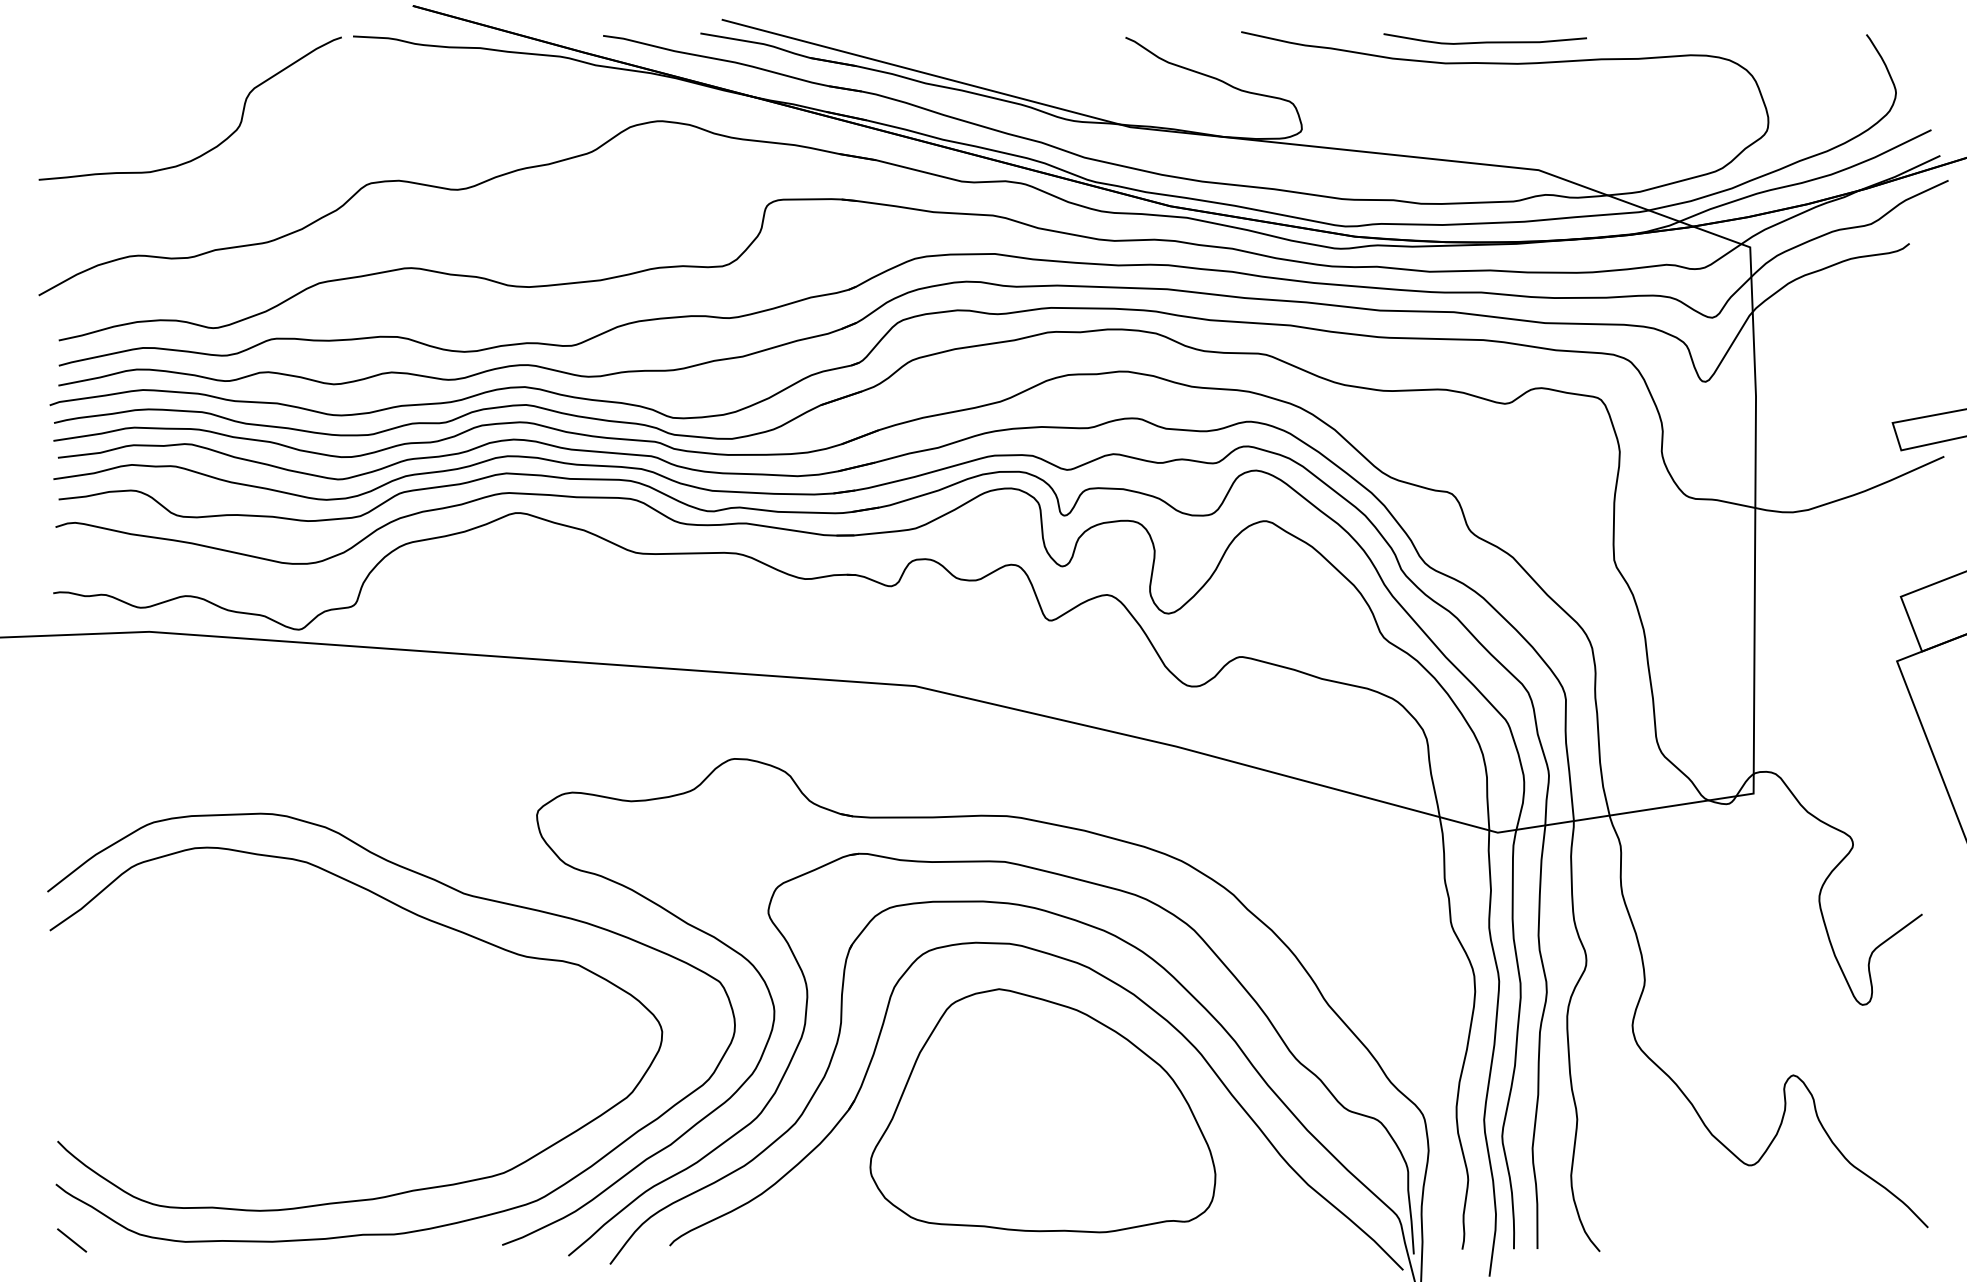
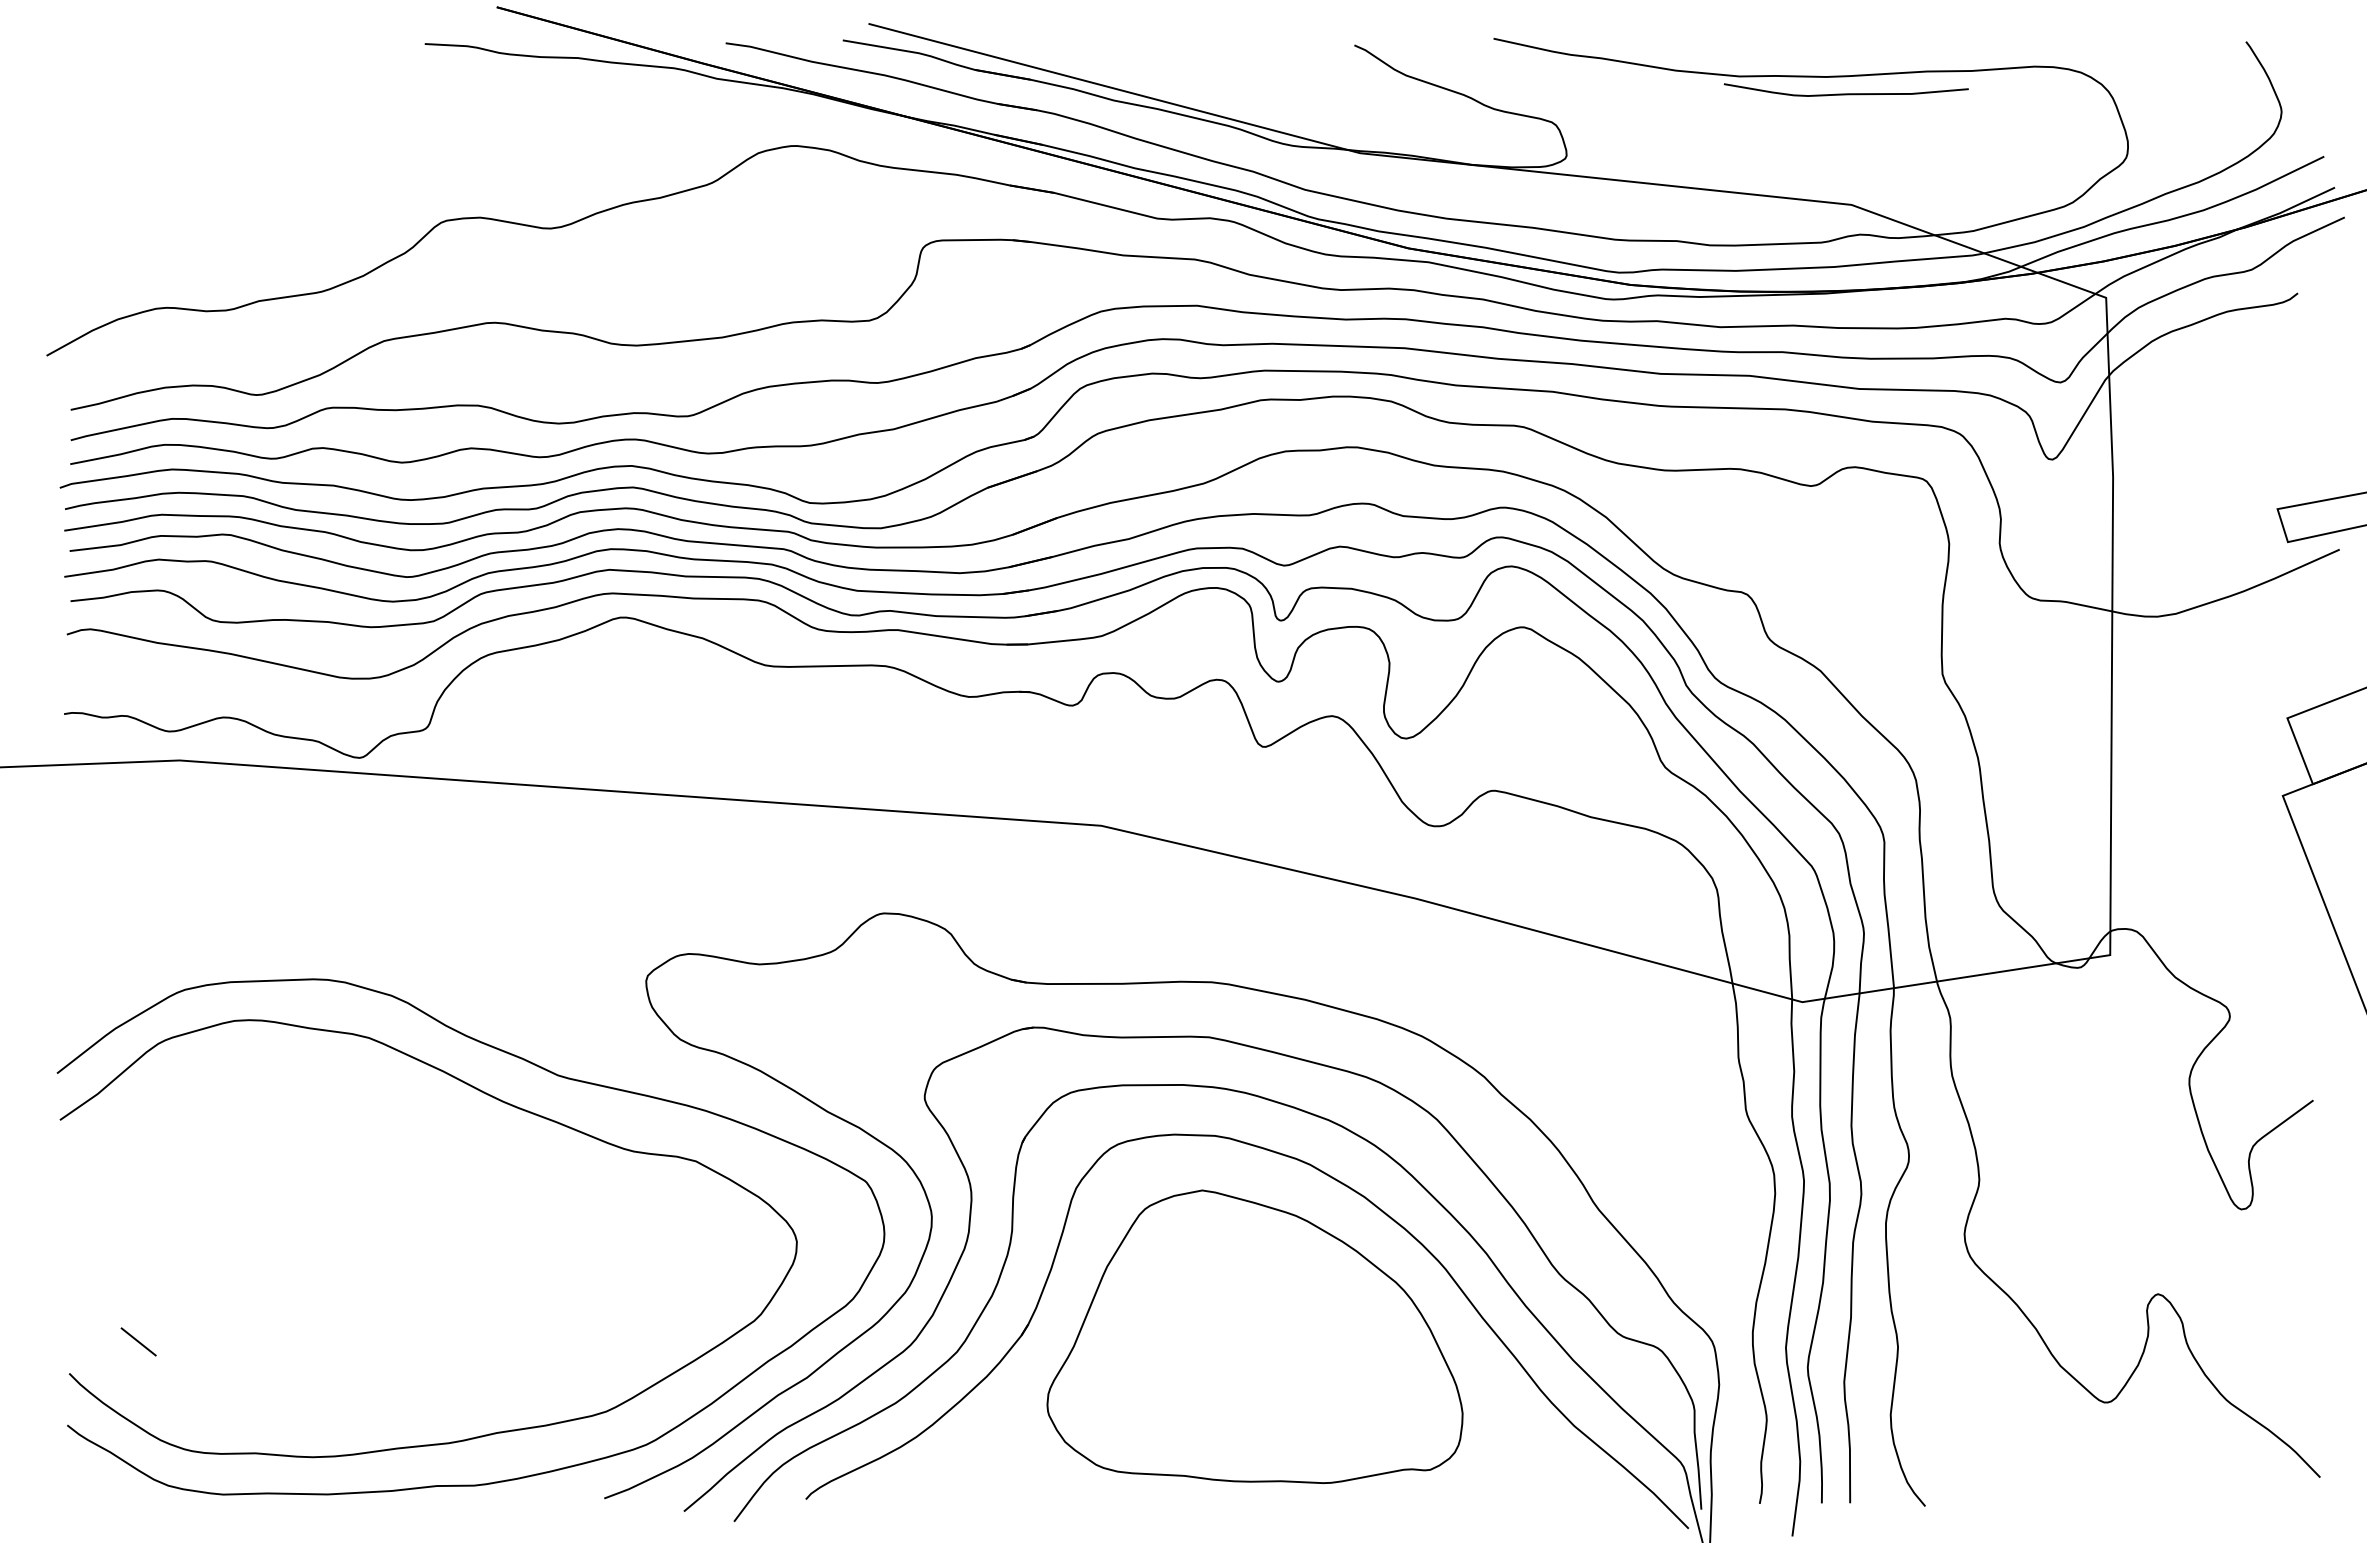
curve: (1484, 41) -> (1845, 93), moved
curve: (210, 149) -> (253, 179), removed
line: (71, 1240) -> (138, 1341), moved

